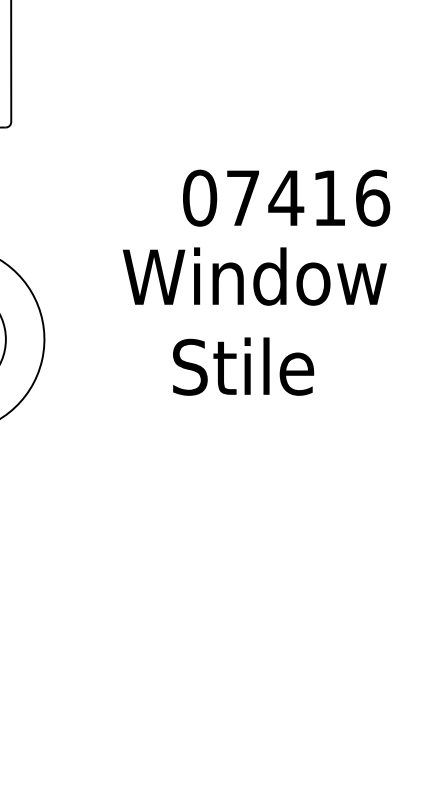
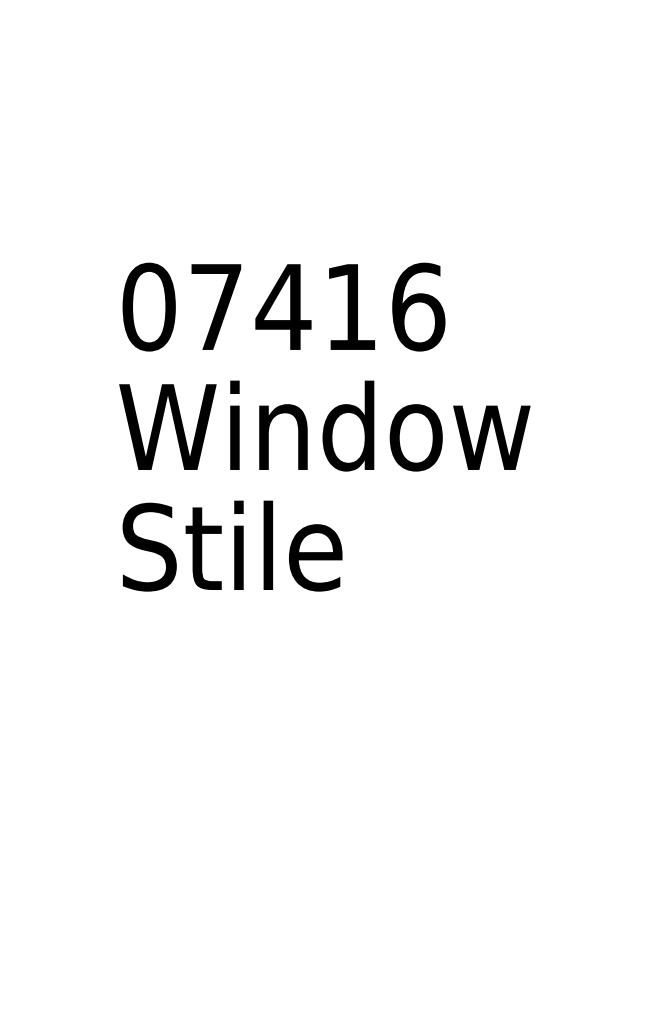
text: (286, 197) -> (283, 305), moved
text: (243, 366) -> (232, 545), moved

